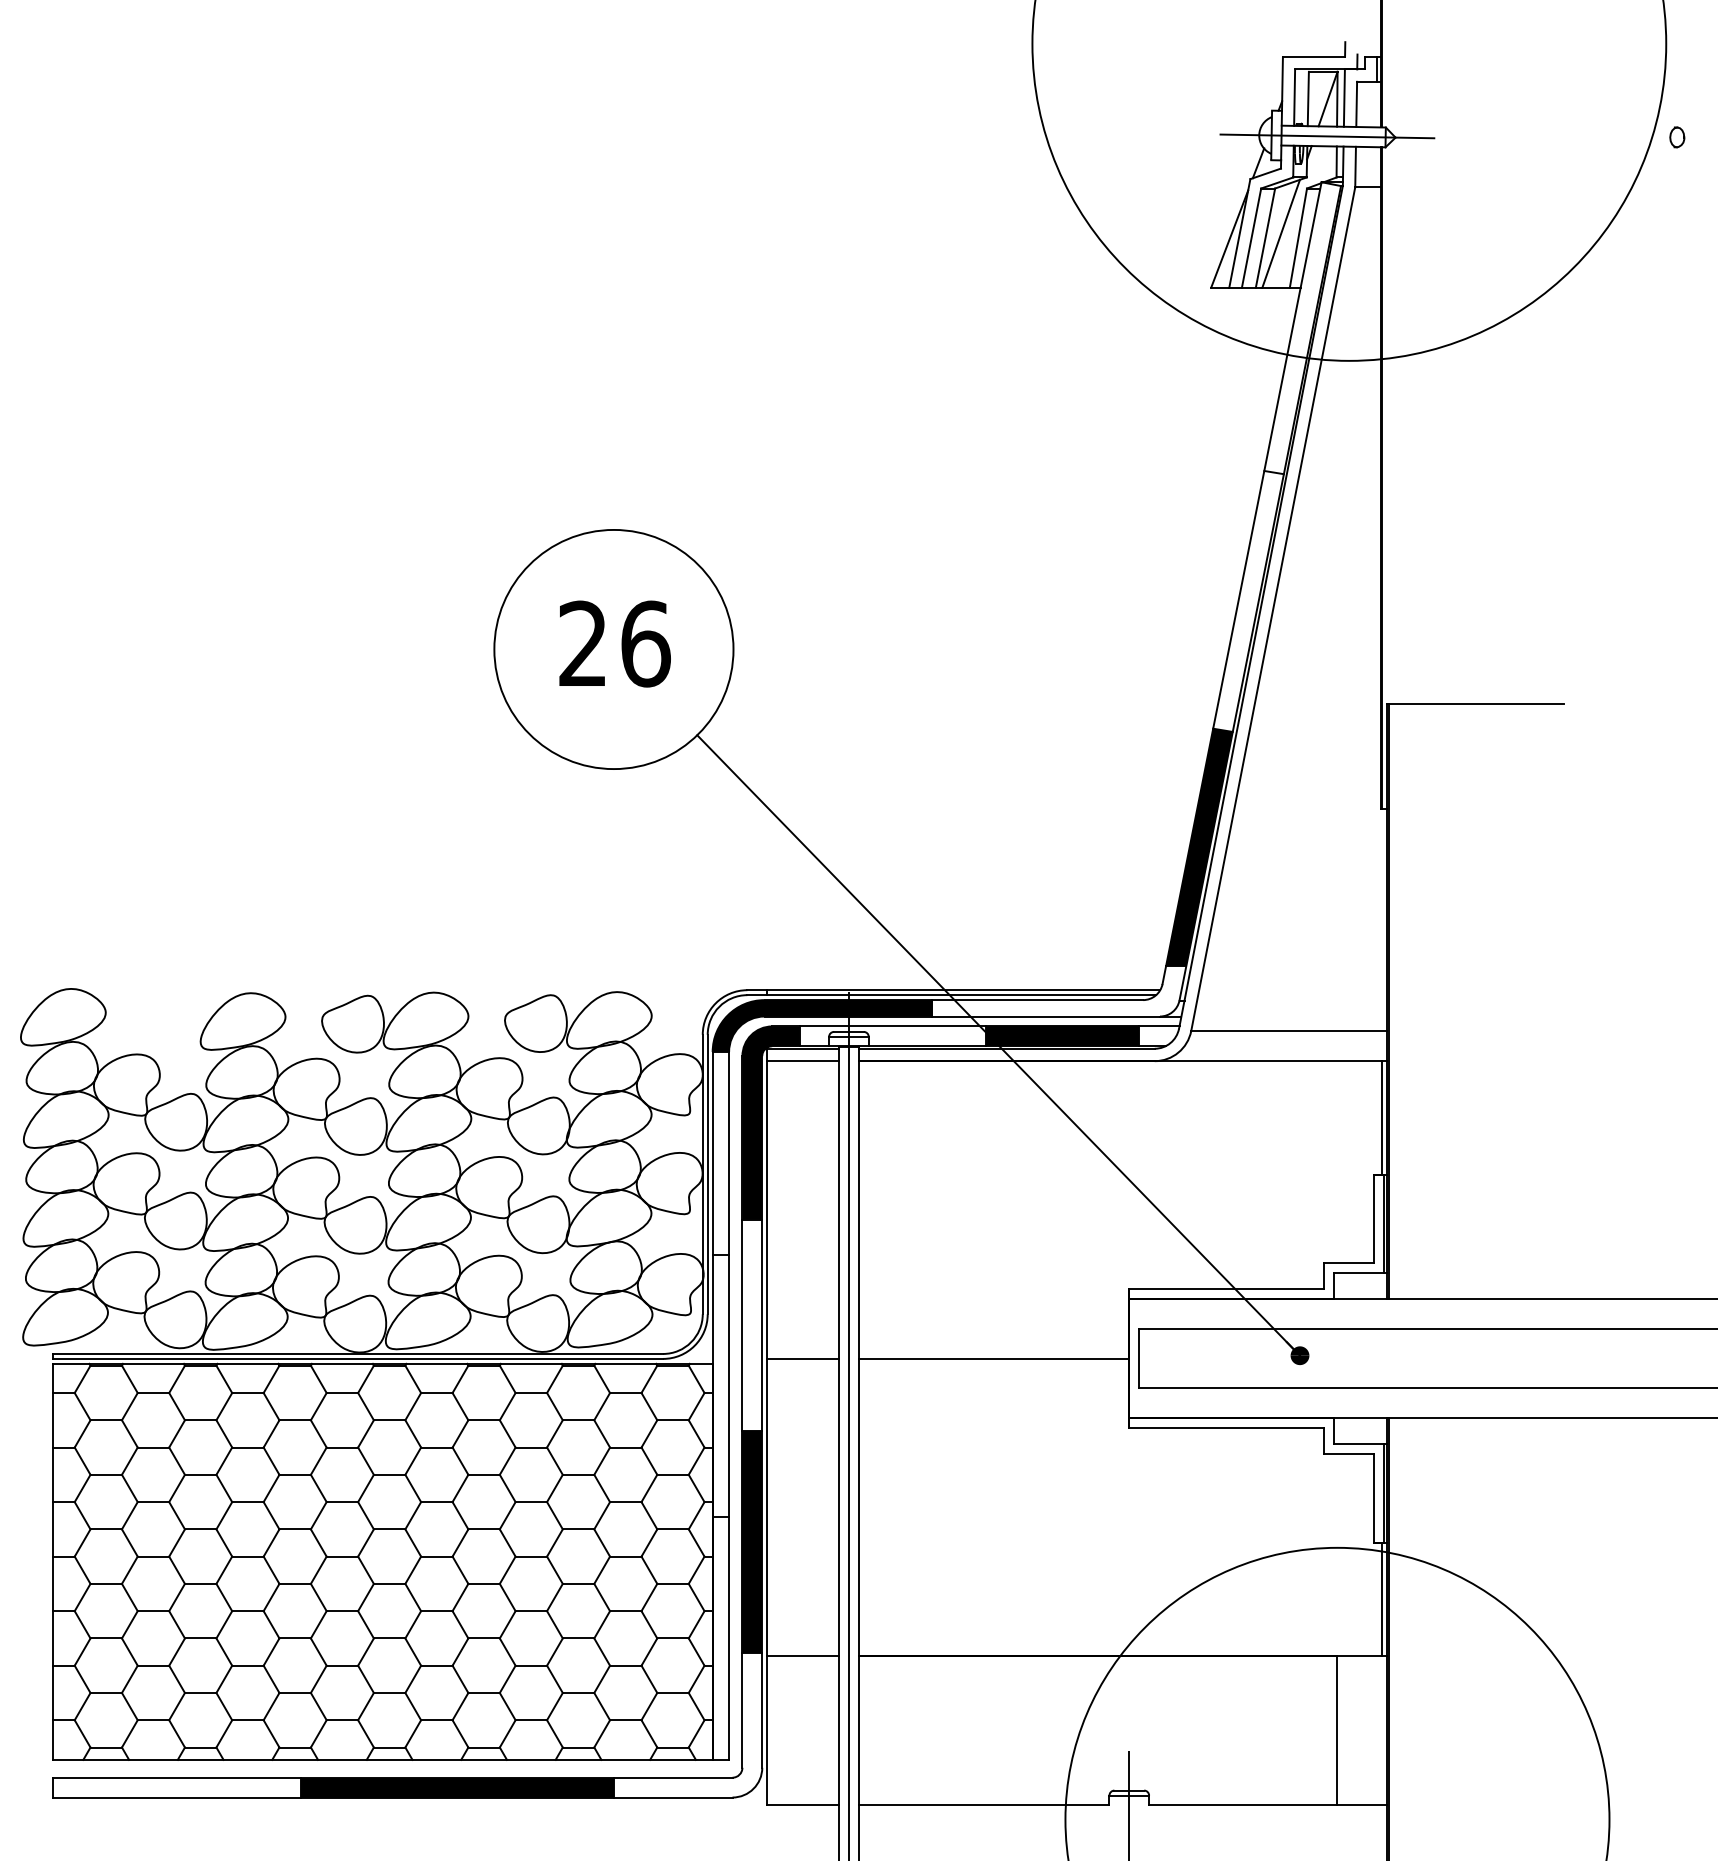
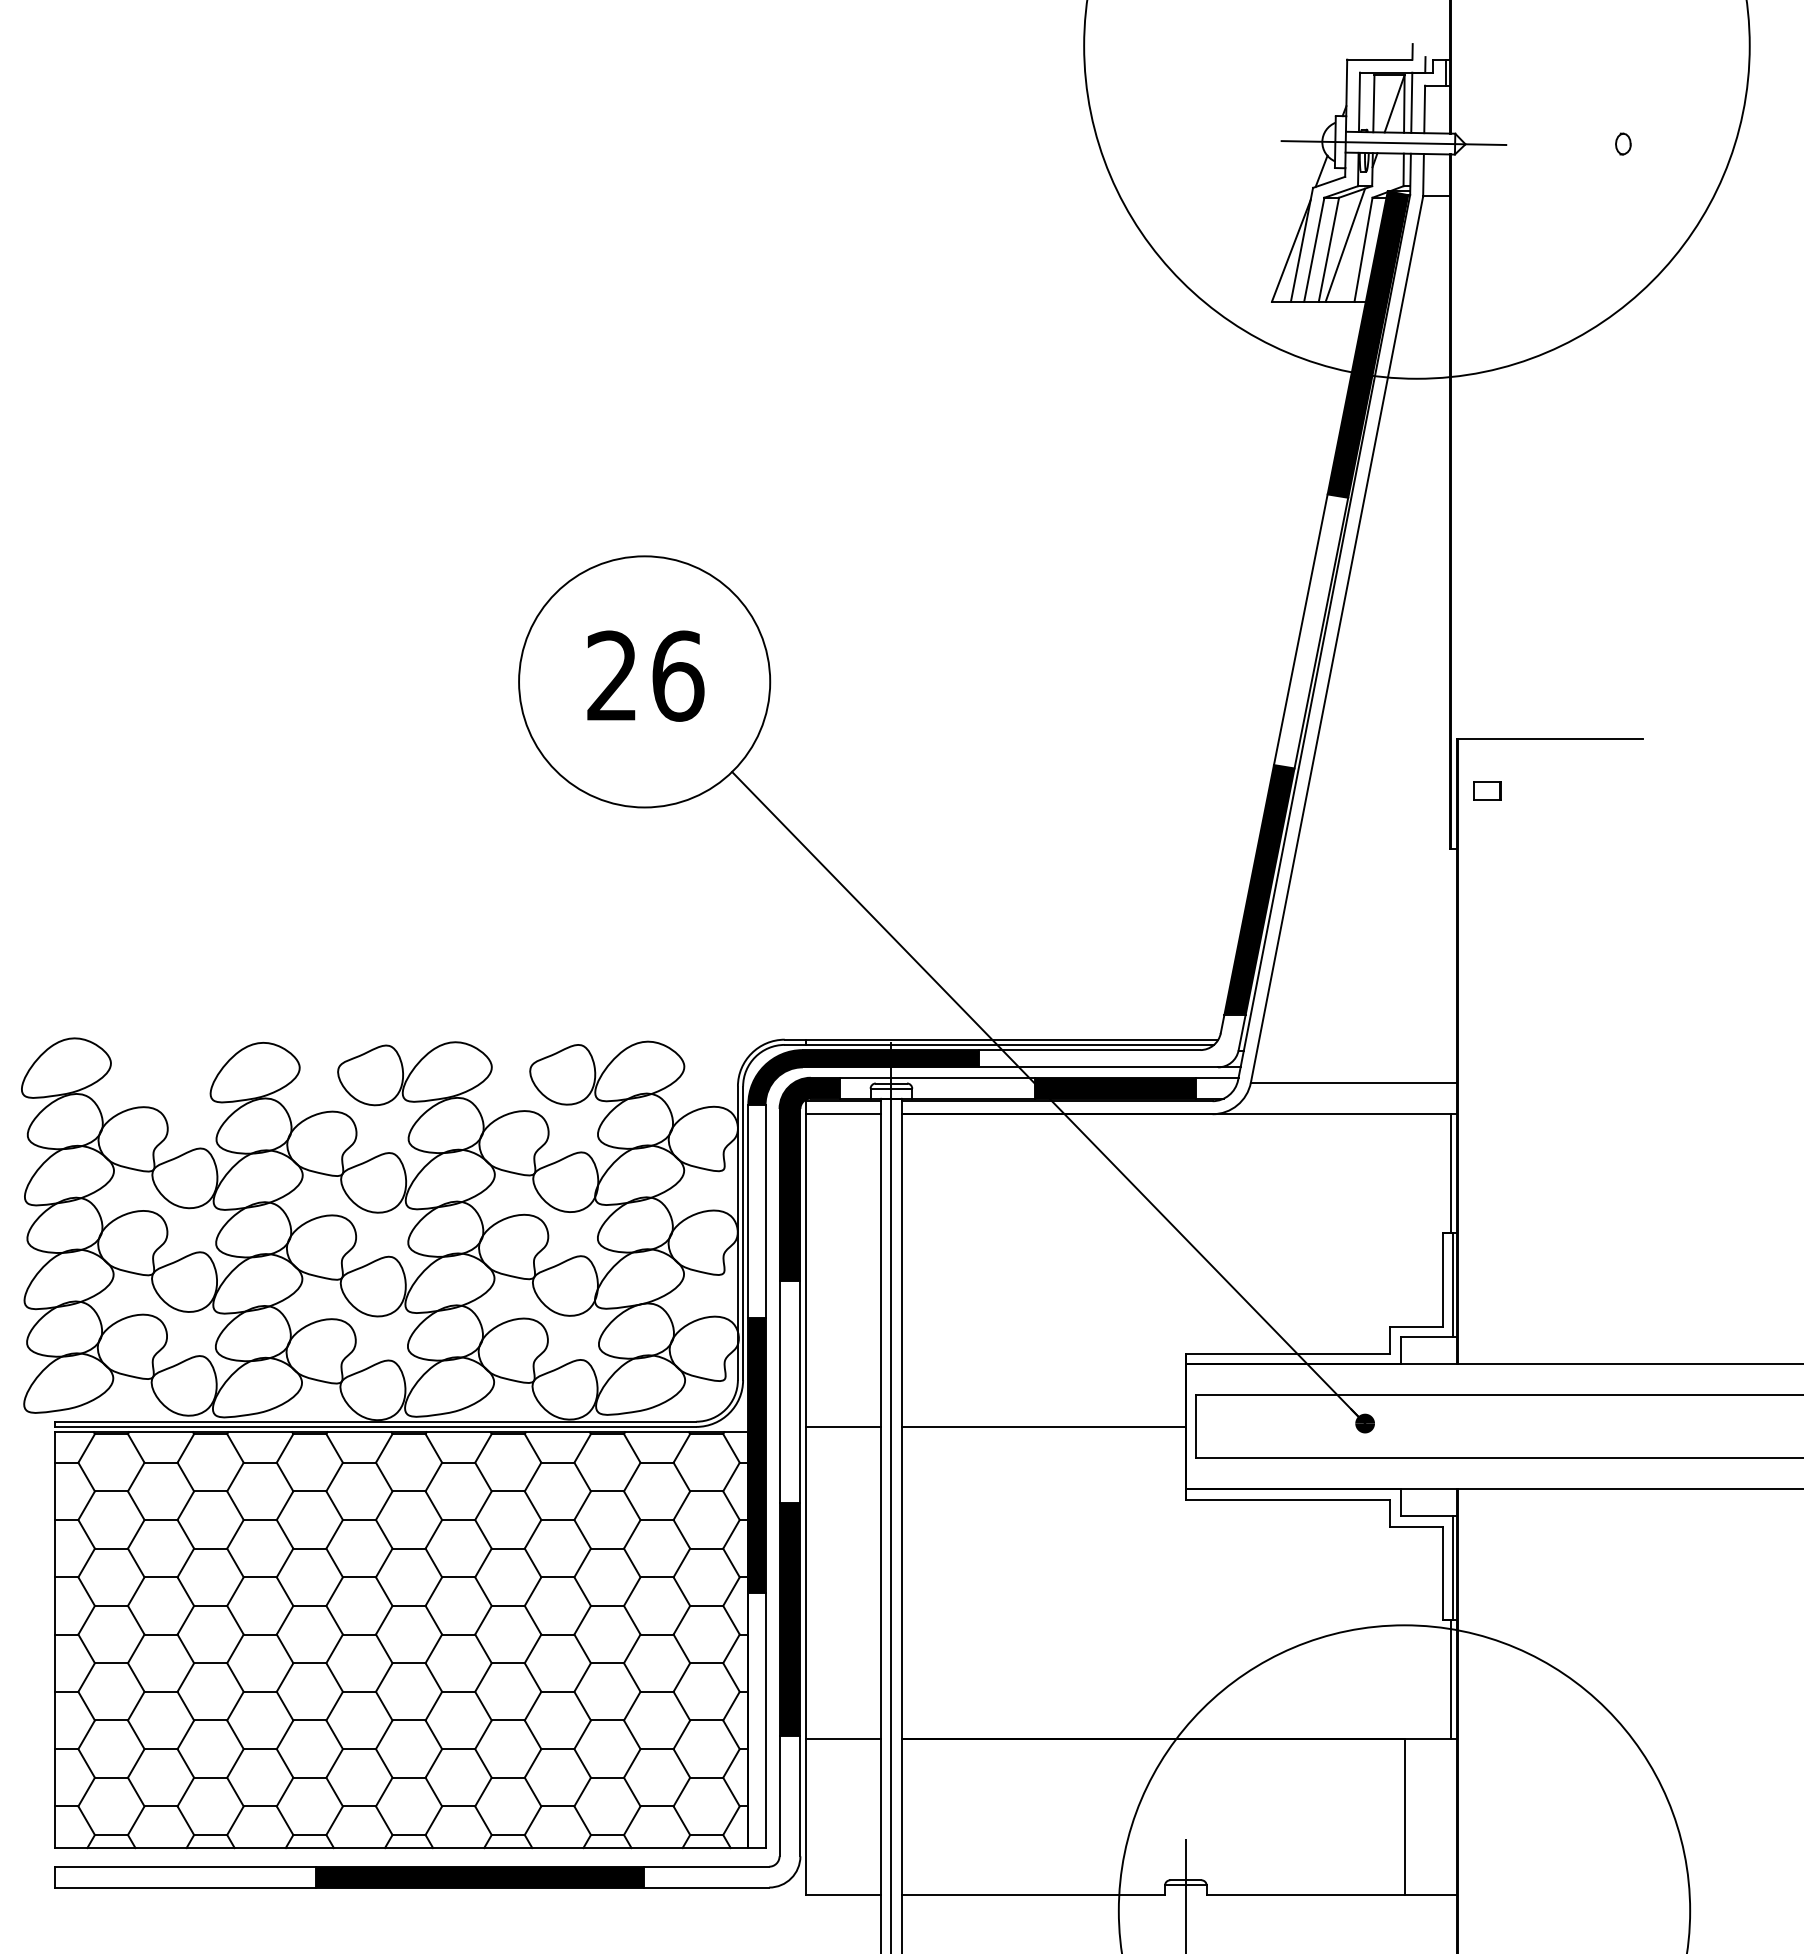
part: (1677, 136) -> (1623, 143), moved
fill: (1302, 328) -> (1367, 344), added
part: (1416, 752) -> (1487, 790), added
fill: (720, 1386) -> (756, 1455), added

